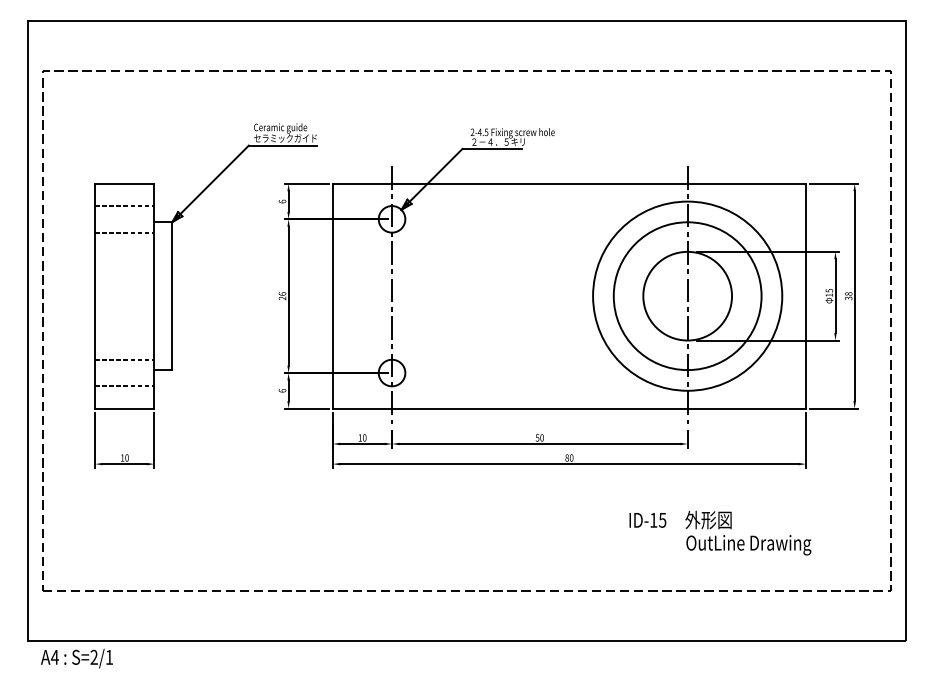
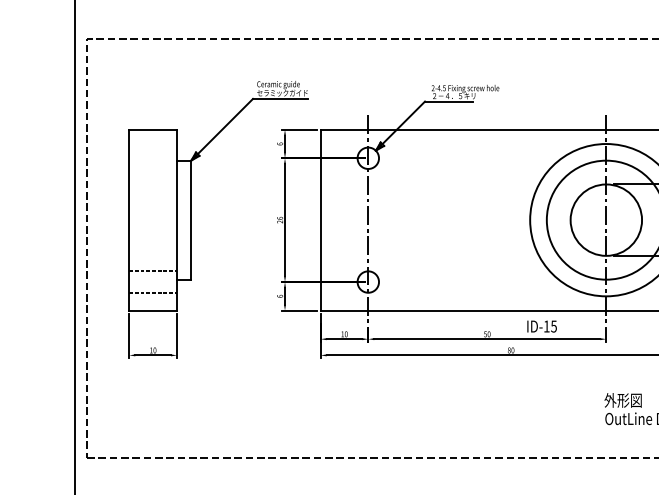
line: (124, 206) -> (152, 147), removed
line: (124, 232) -> (152, 168), removed
text: (647, 520) -> (541, 326), moved

